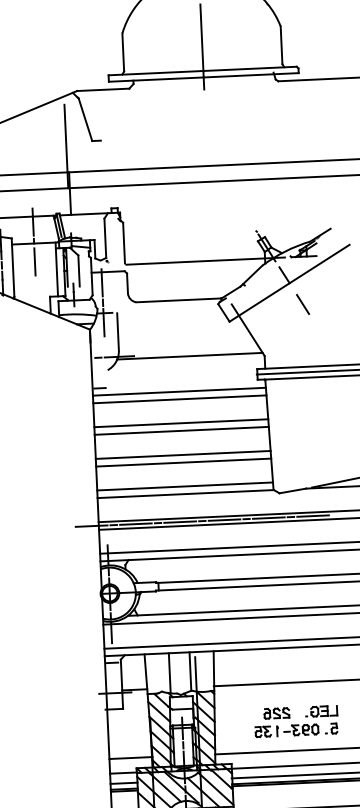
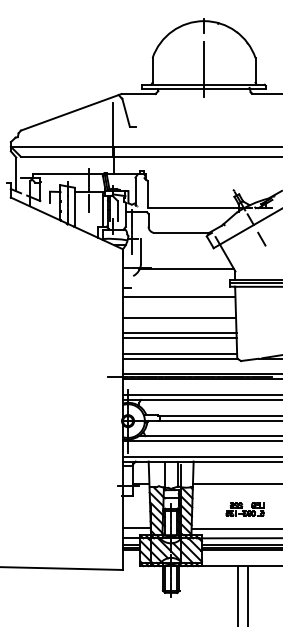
line: (178, 392) -> (178, 292), removed
line: (179, 423) -> (178, 312), removed
part: (295, 721) -> (244, 509), size x0.7

